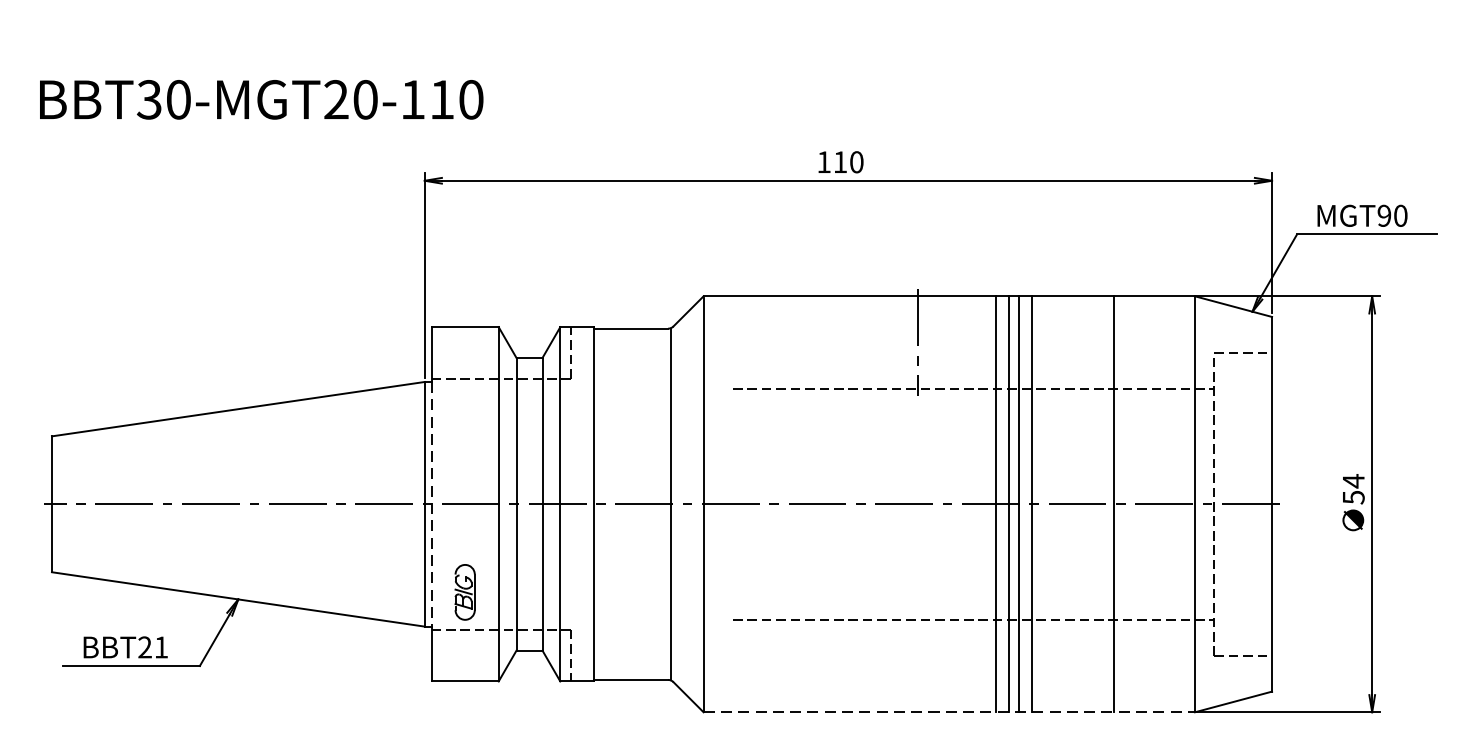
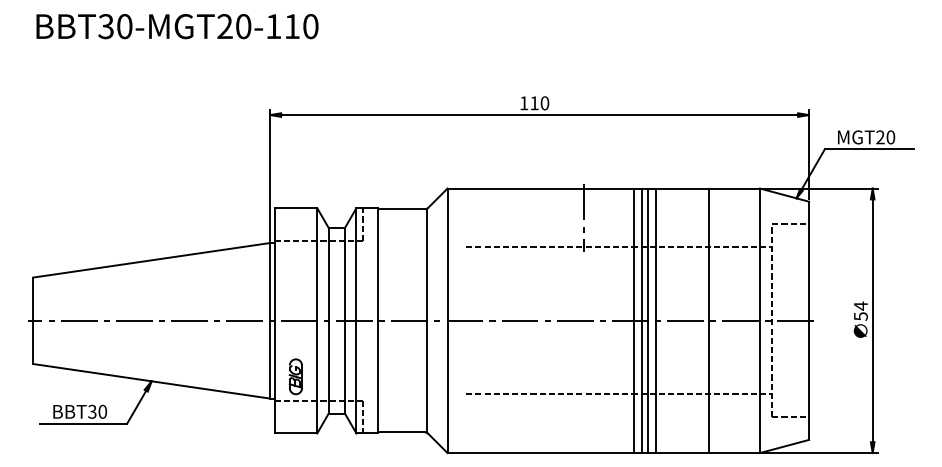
text: (261, 99) -> (177, 26), moved
text: (1384, 216) -> (880, 137), MGT90 -> MGT20
line: (433, 503) -> (275, 320), dashed -> solid
text: (153, 646) -> (97, 411), BBT21 -> BBT30
line: (950, 712) -> (604, 453), dashed -> solid

